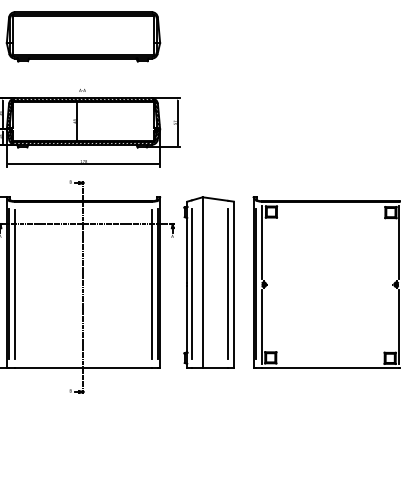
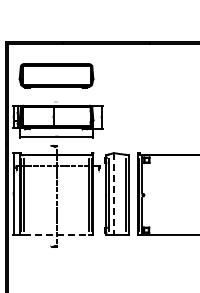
line: (201, 283) -> (113, 194), solid -> dashed
line: (83, 368) -> (56, 235), solid -> dashed

